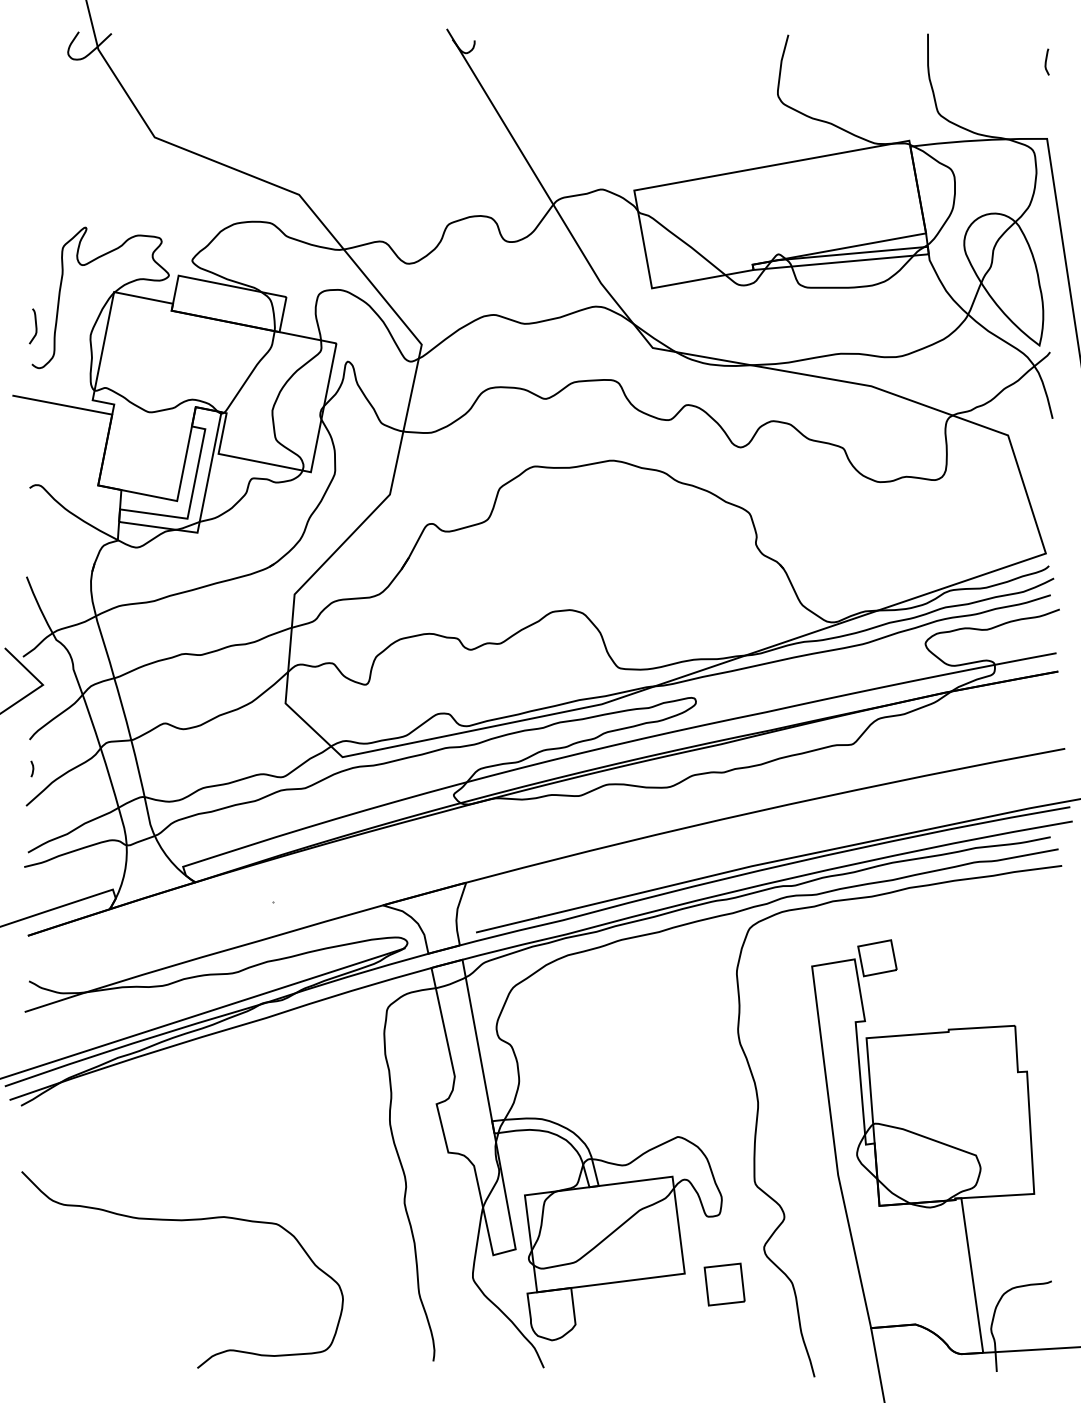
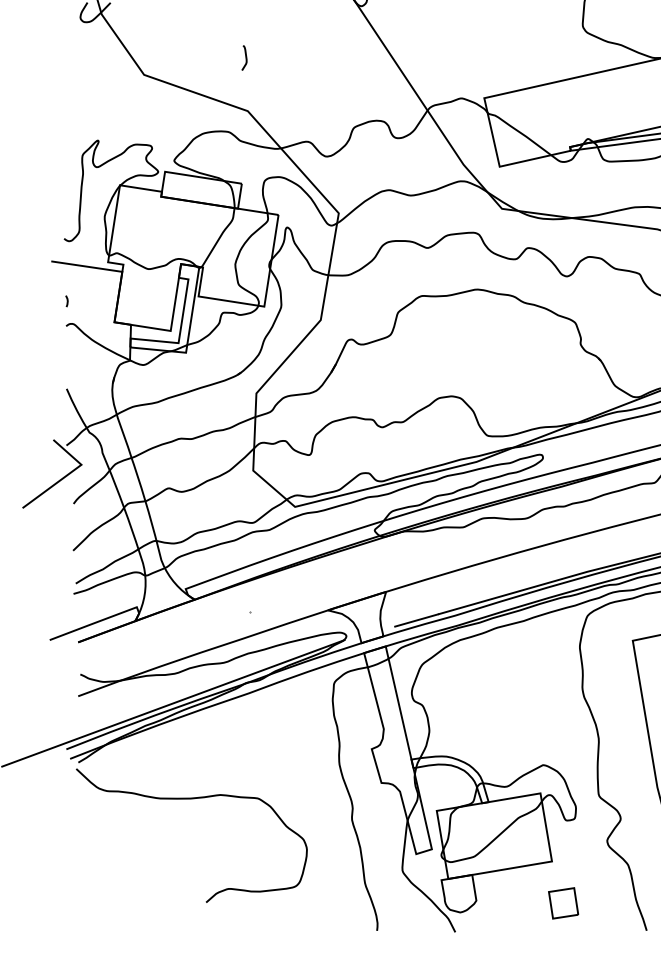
curve: (35, 326) -> (245, 57), moved
line: (32, 768) -> (67, 300), moved
curve: (182, 1221) -> (191, 799), moved
part: (724, 1284) -> (563, 903), moved

